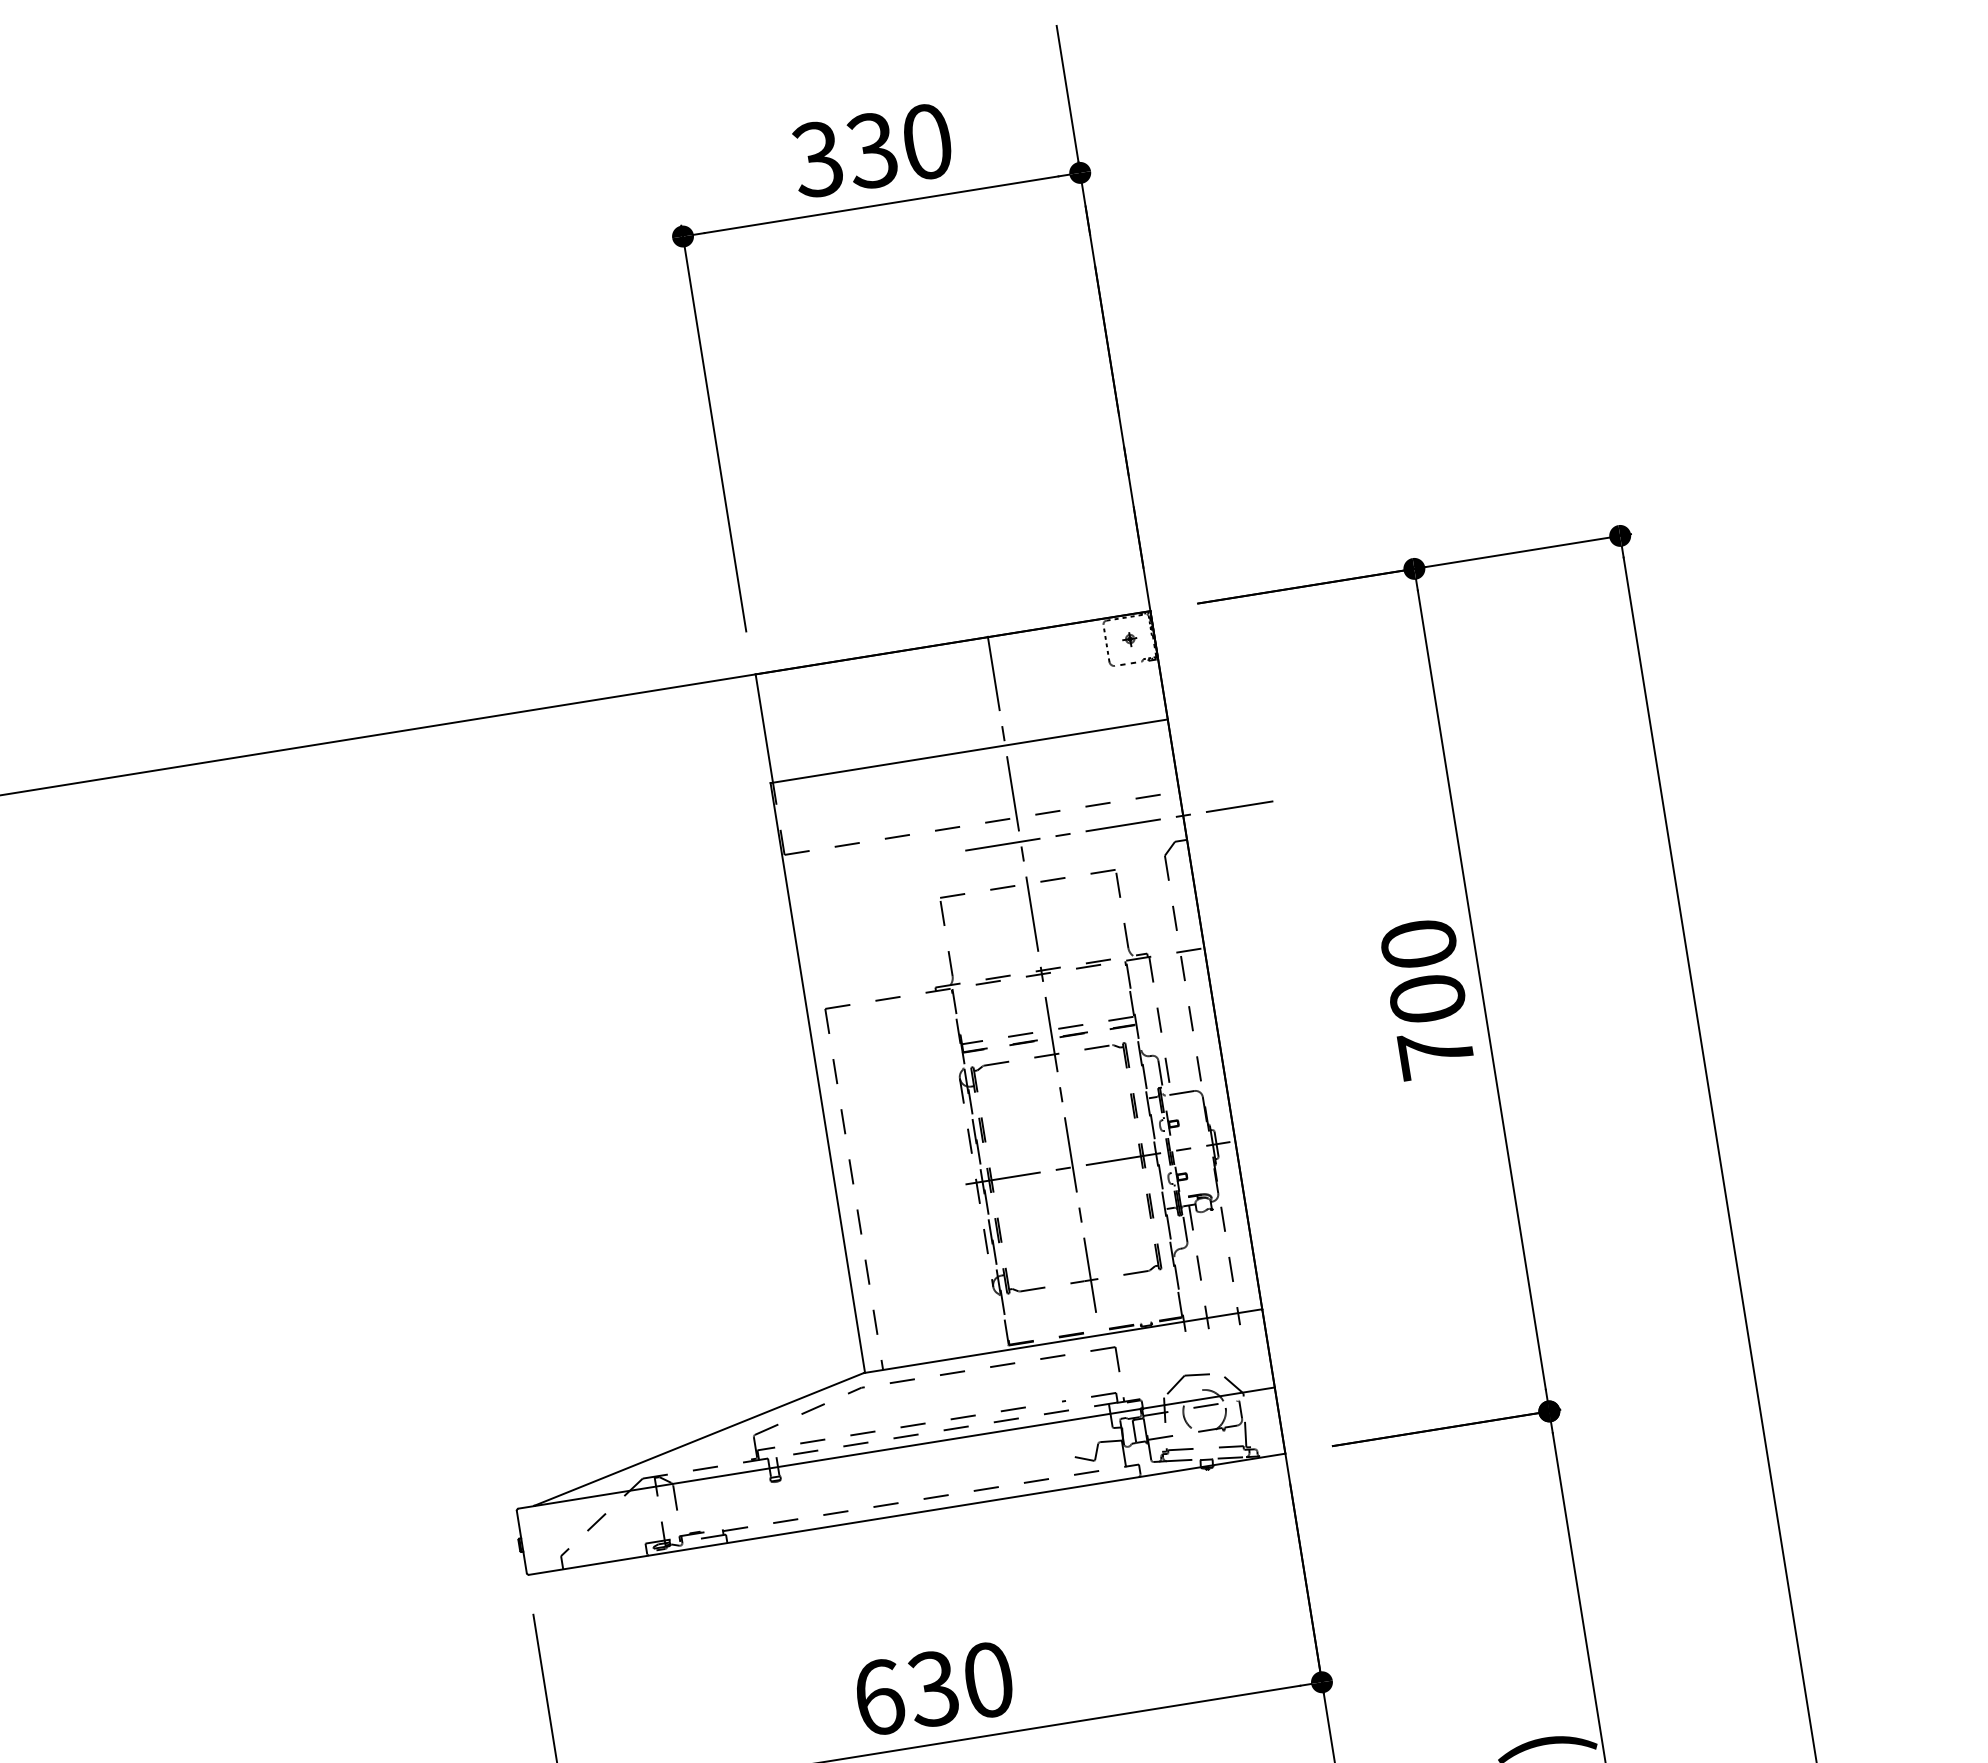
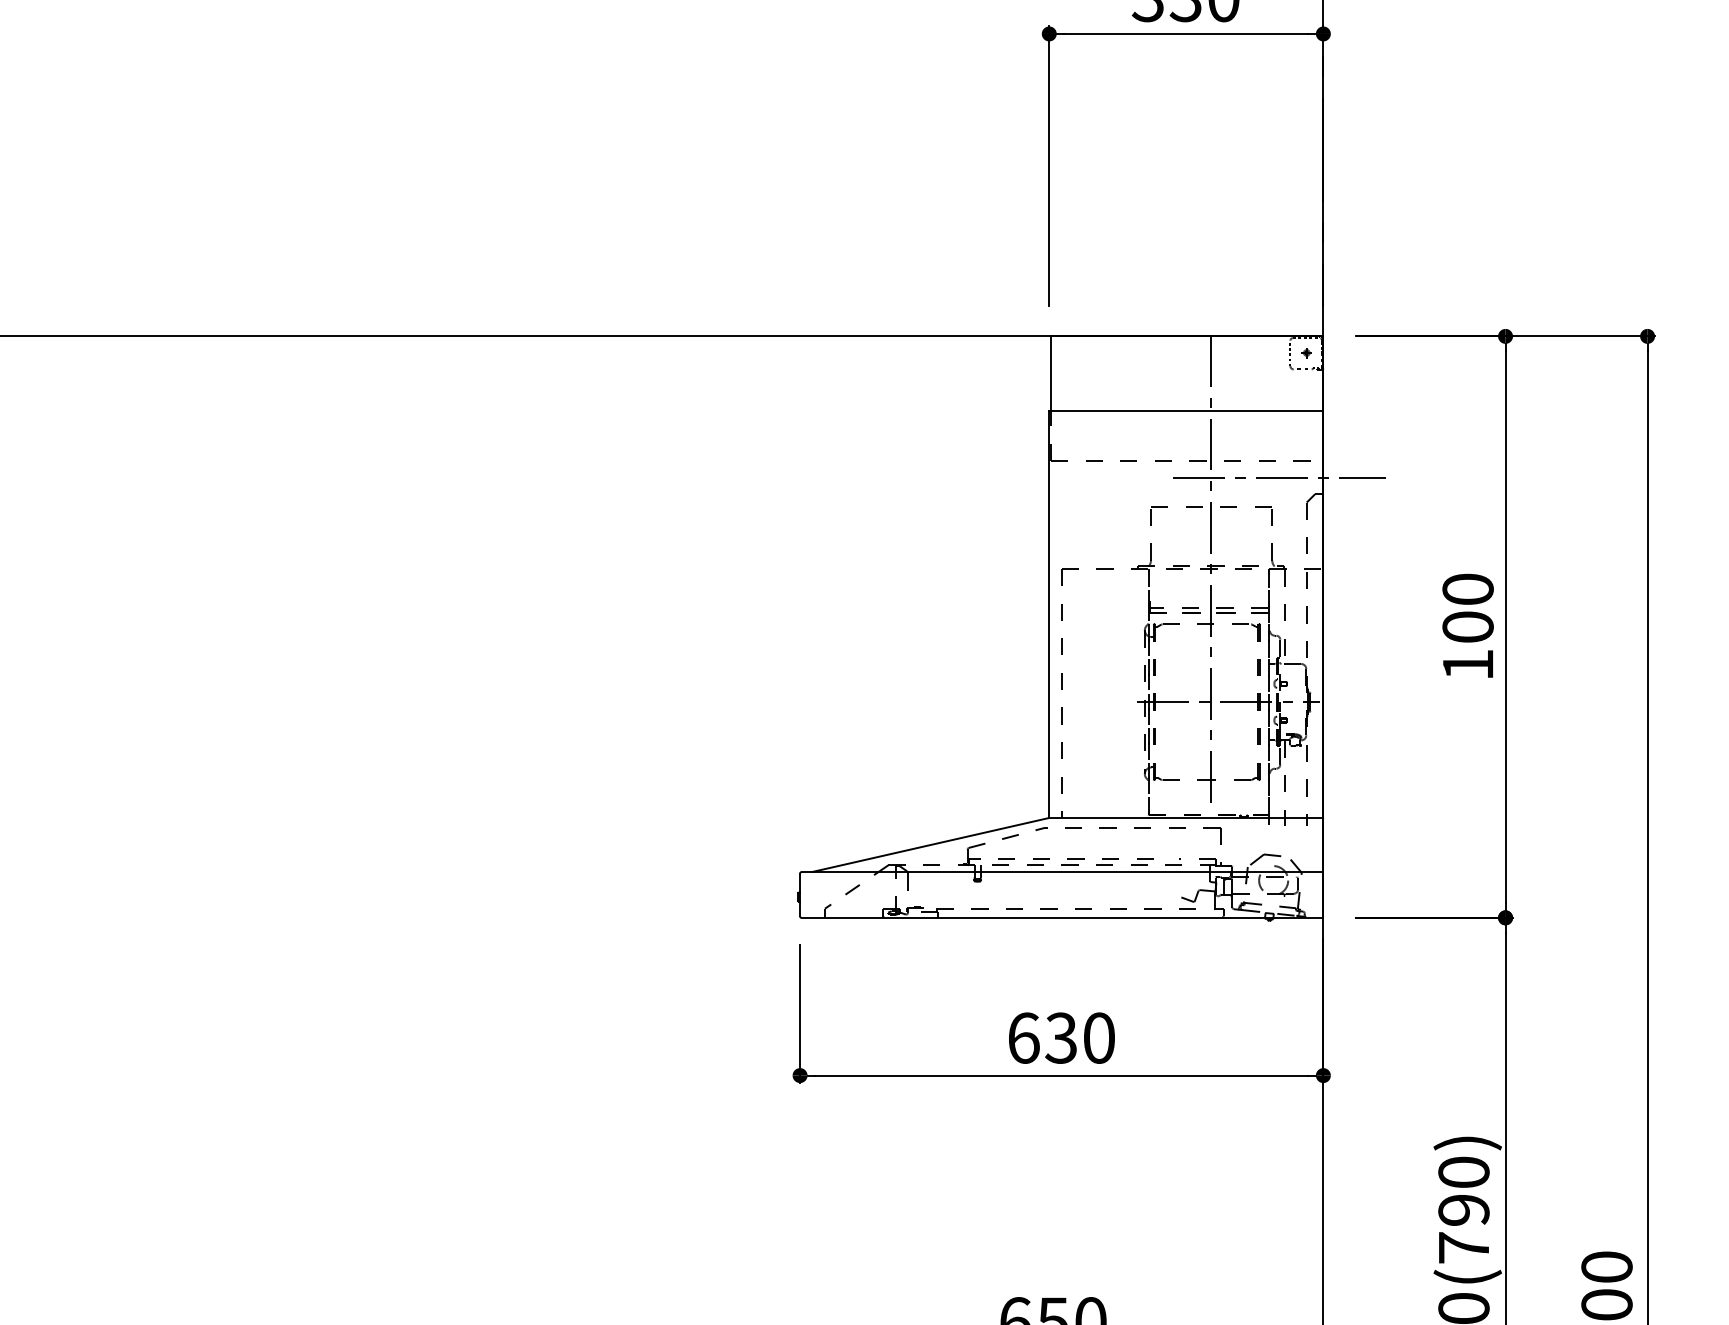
text: (1436, 1052) -> (1468, 664), 700 -> 100

